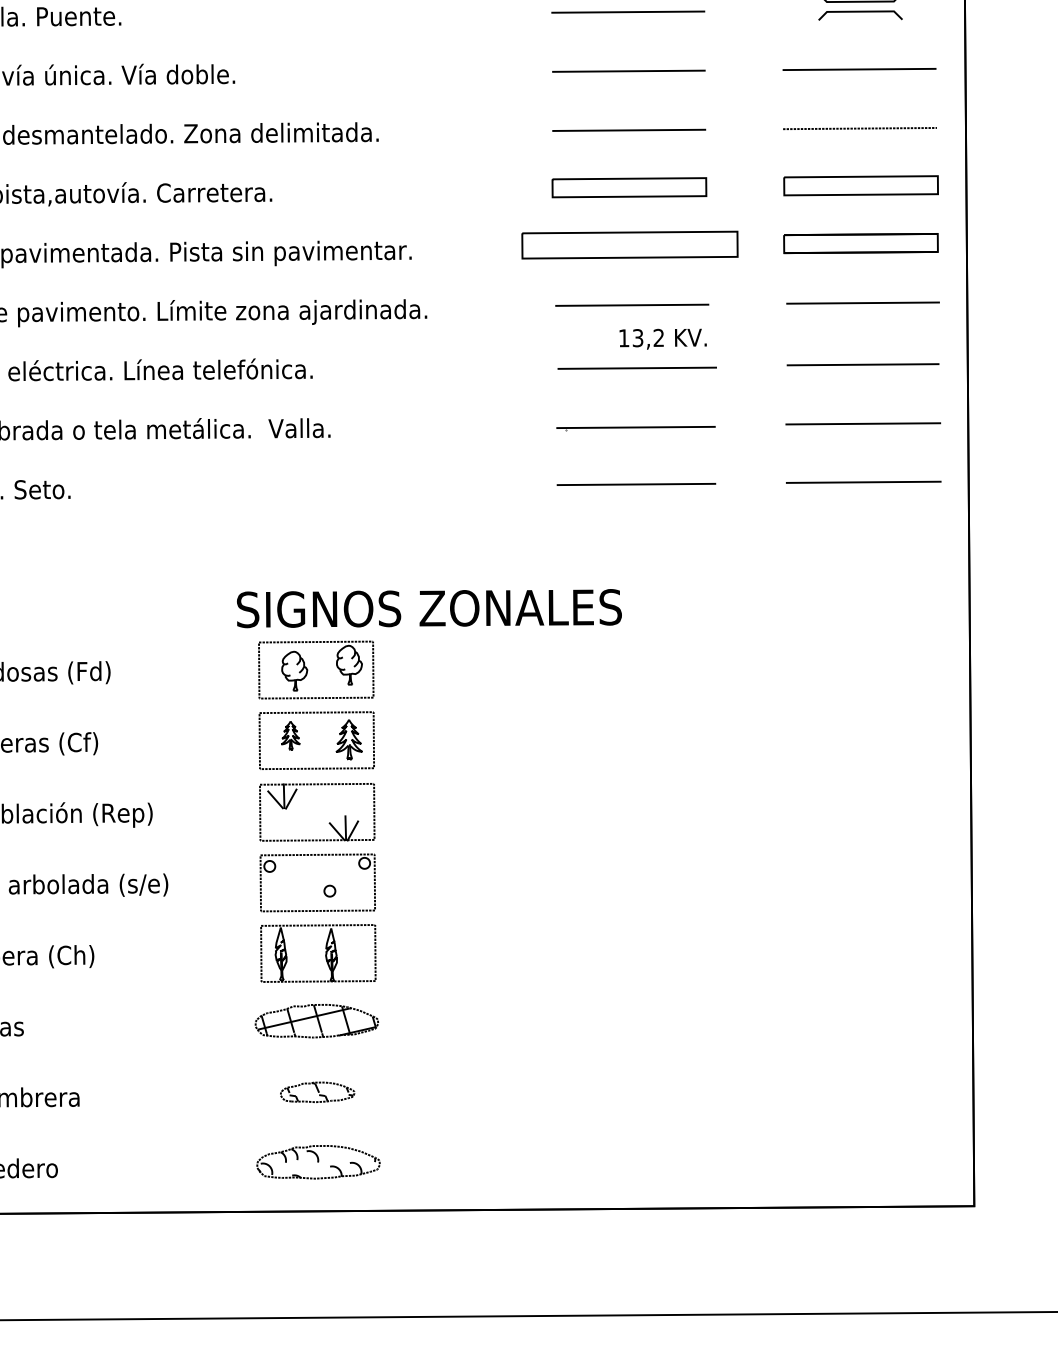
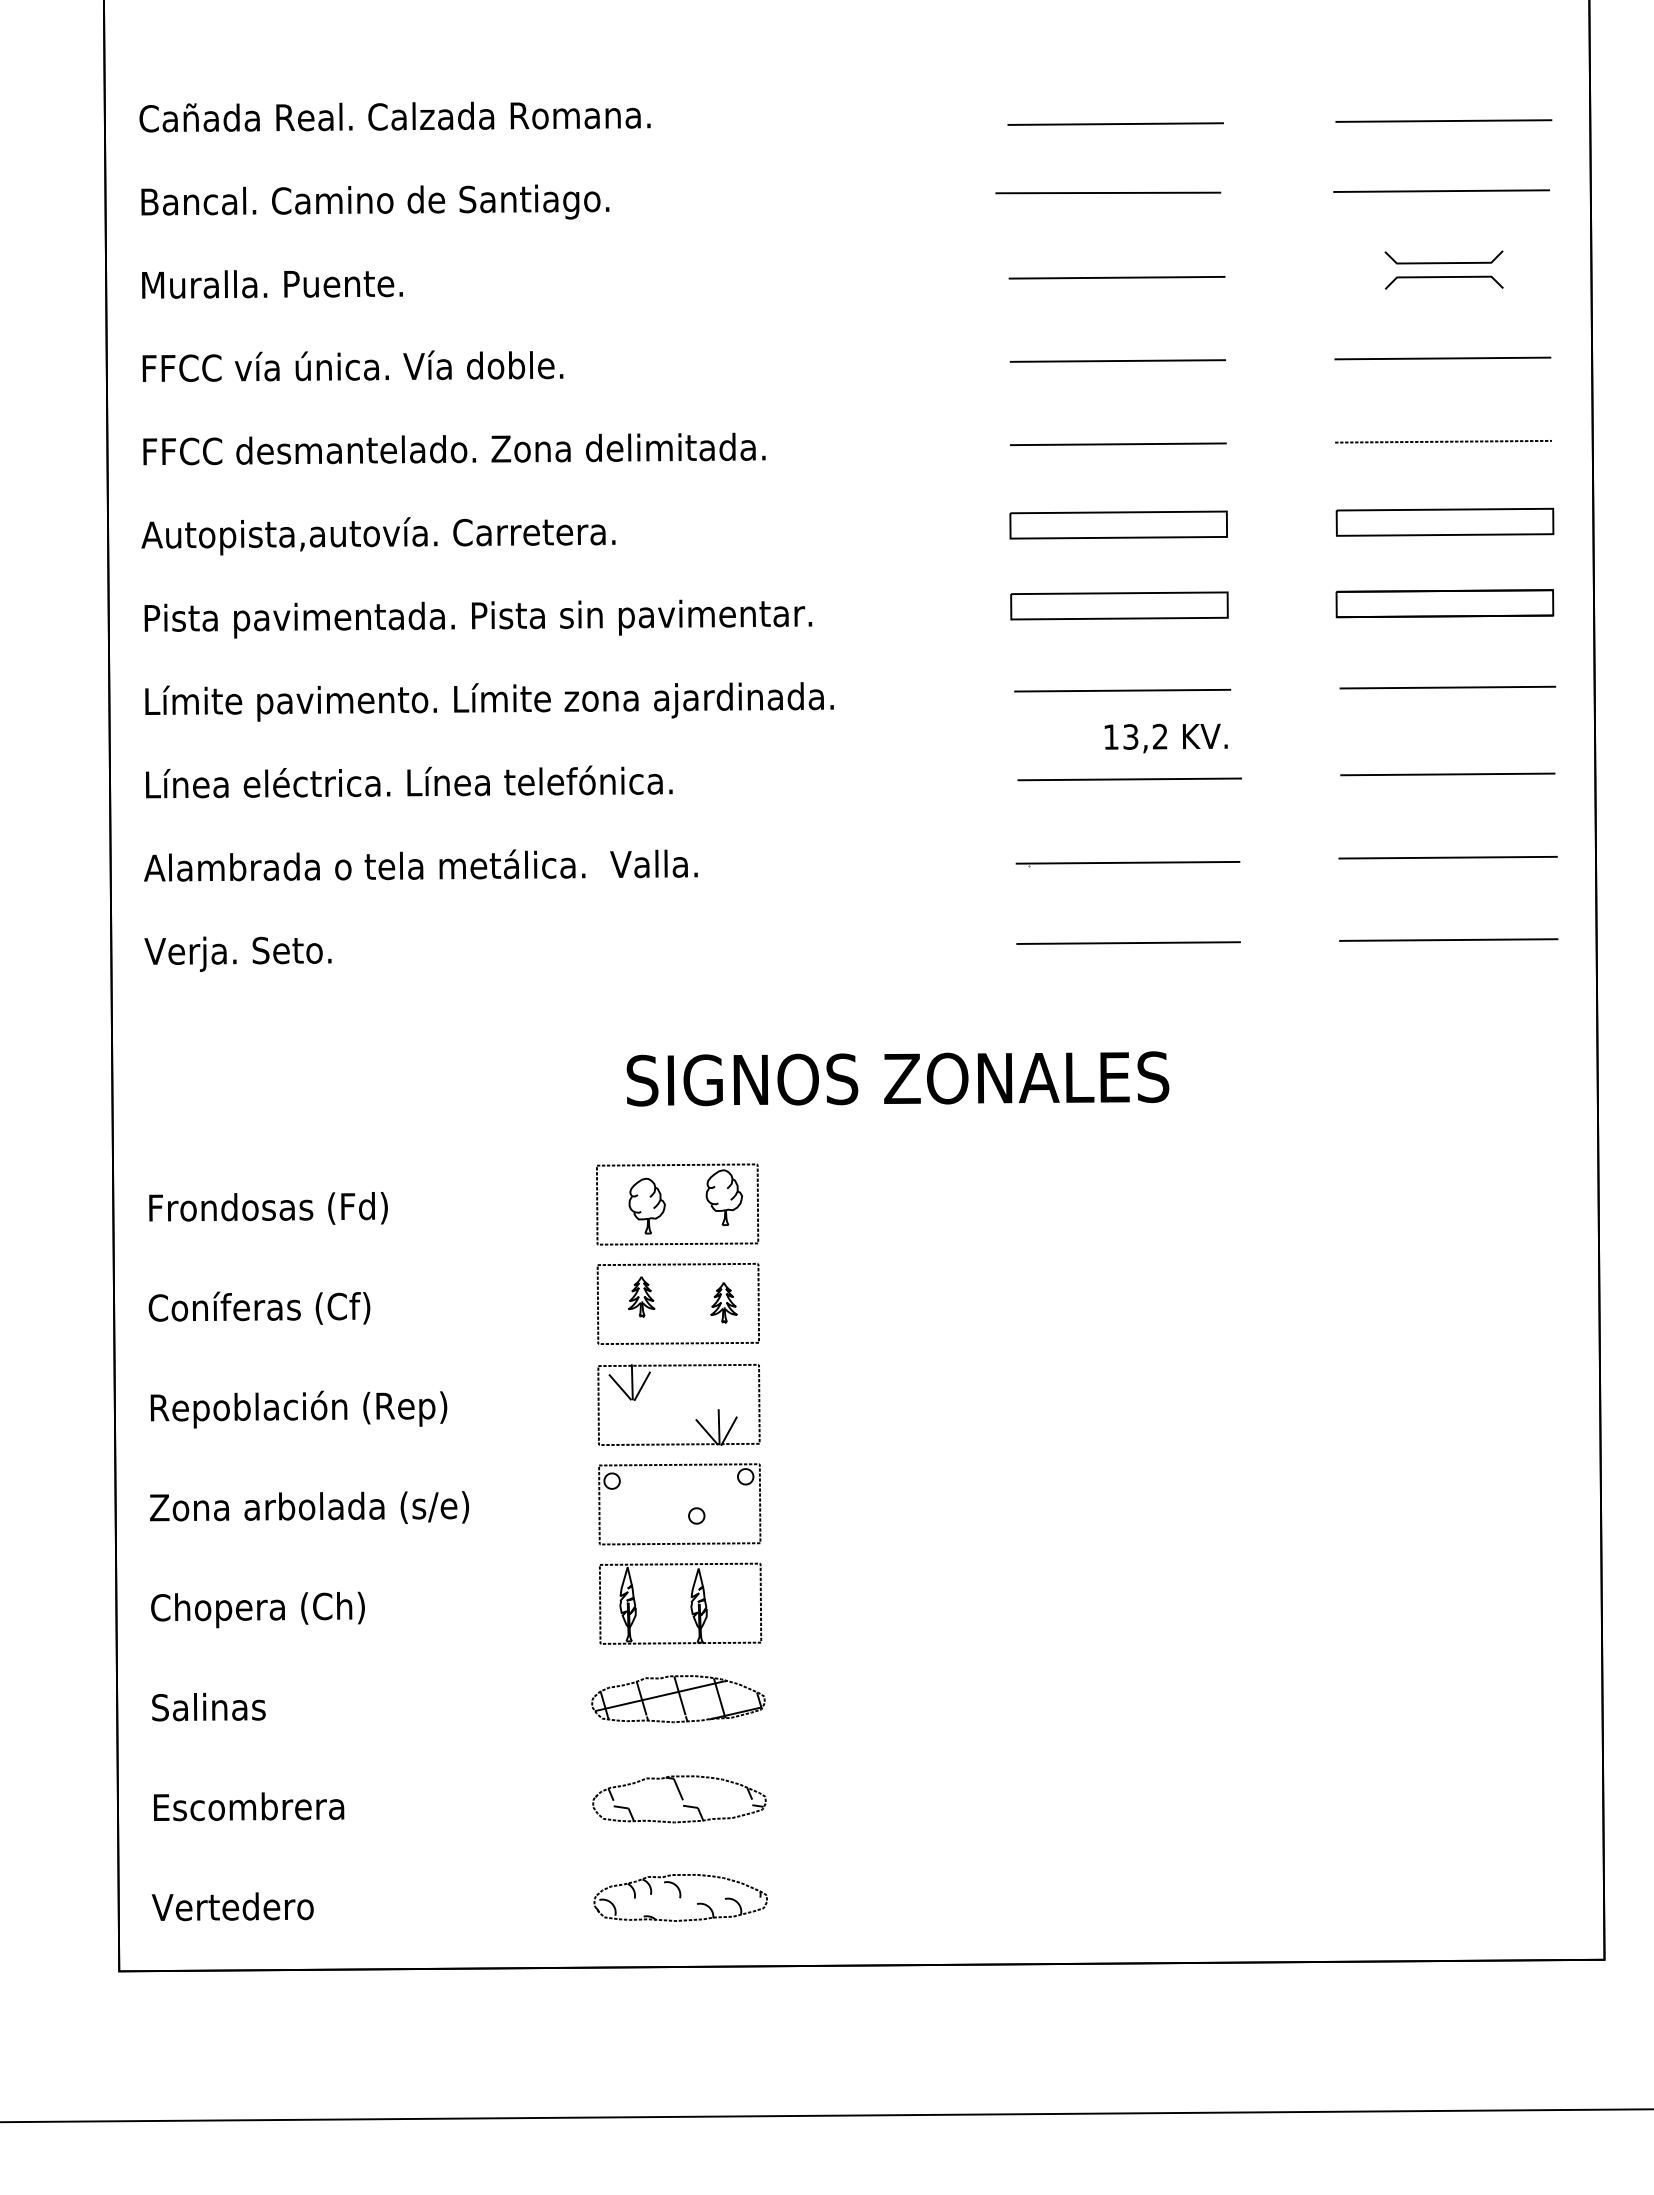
part: (629, 244) -> (1119, 605), size x0.71
text: (429, 608) -> (897, 1078), moved
part: (348, 739) -> (723, 1302), size x0.71
part: (317, 1092) -> (679, 1799), size x1.67

